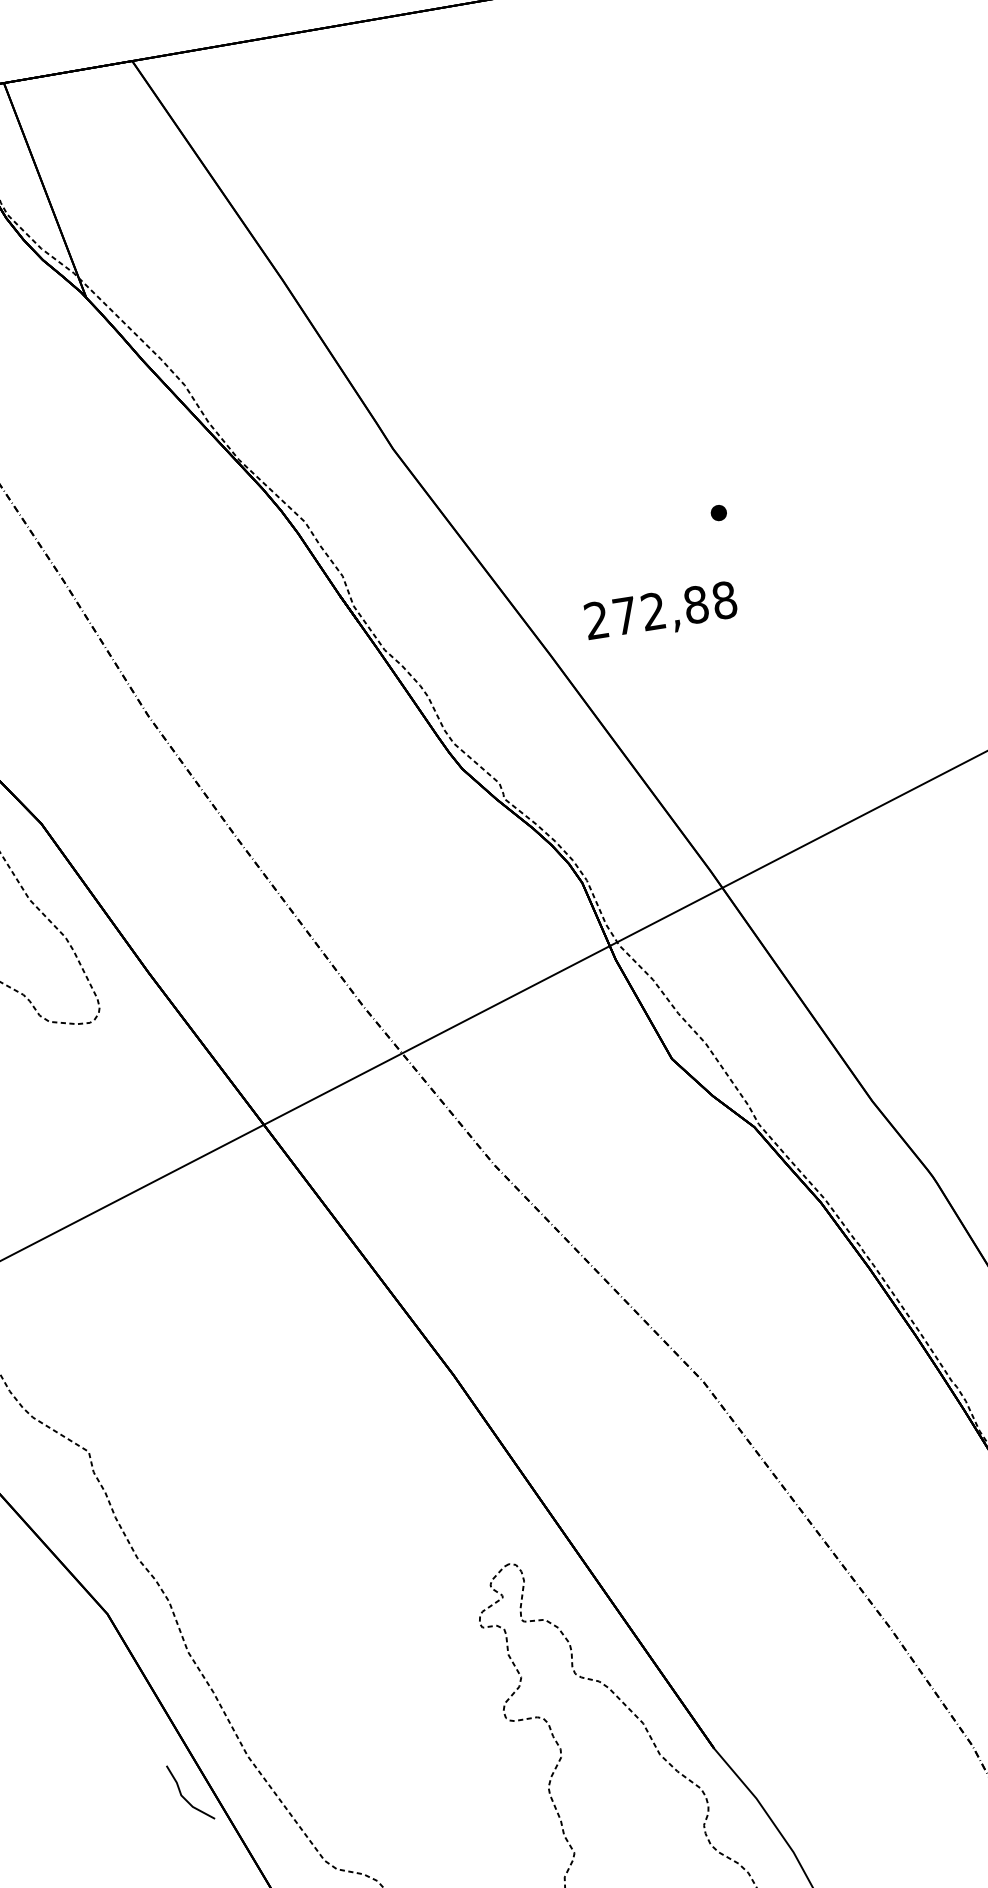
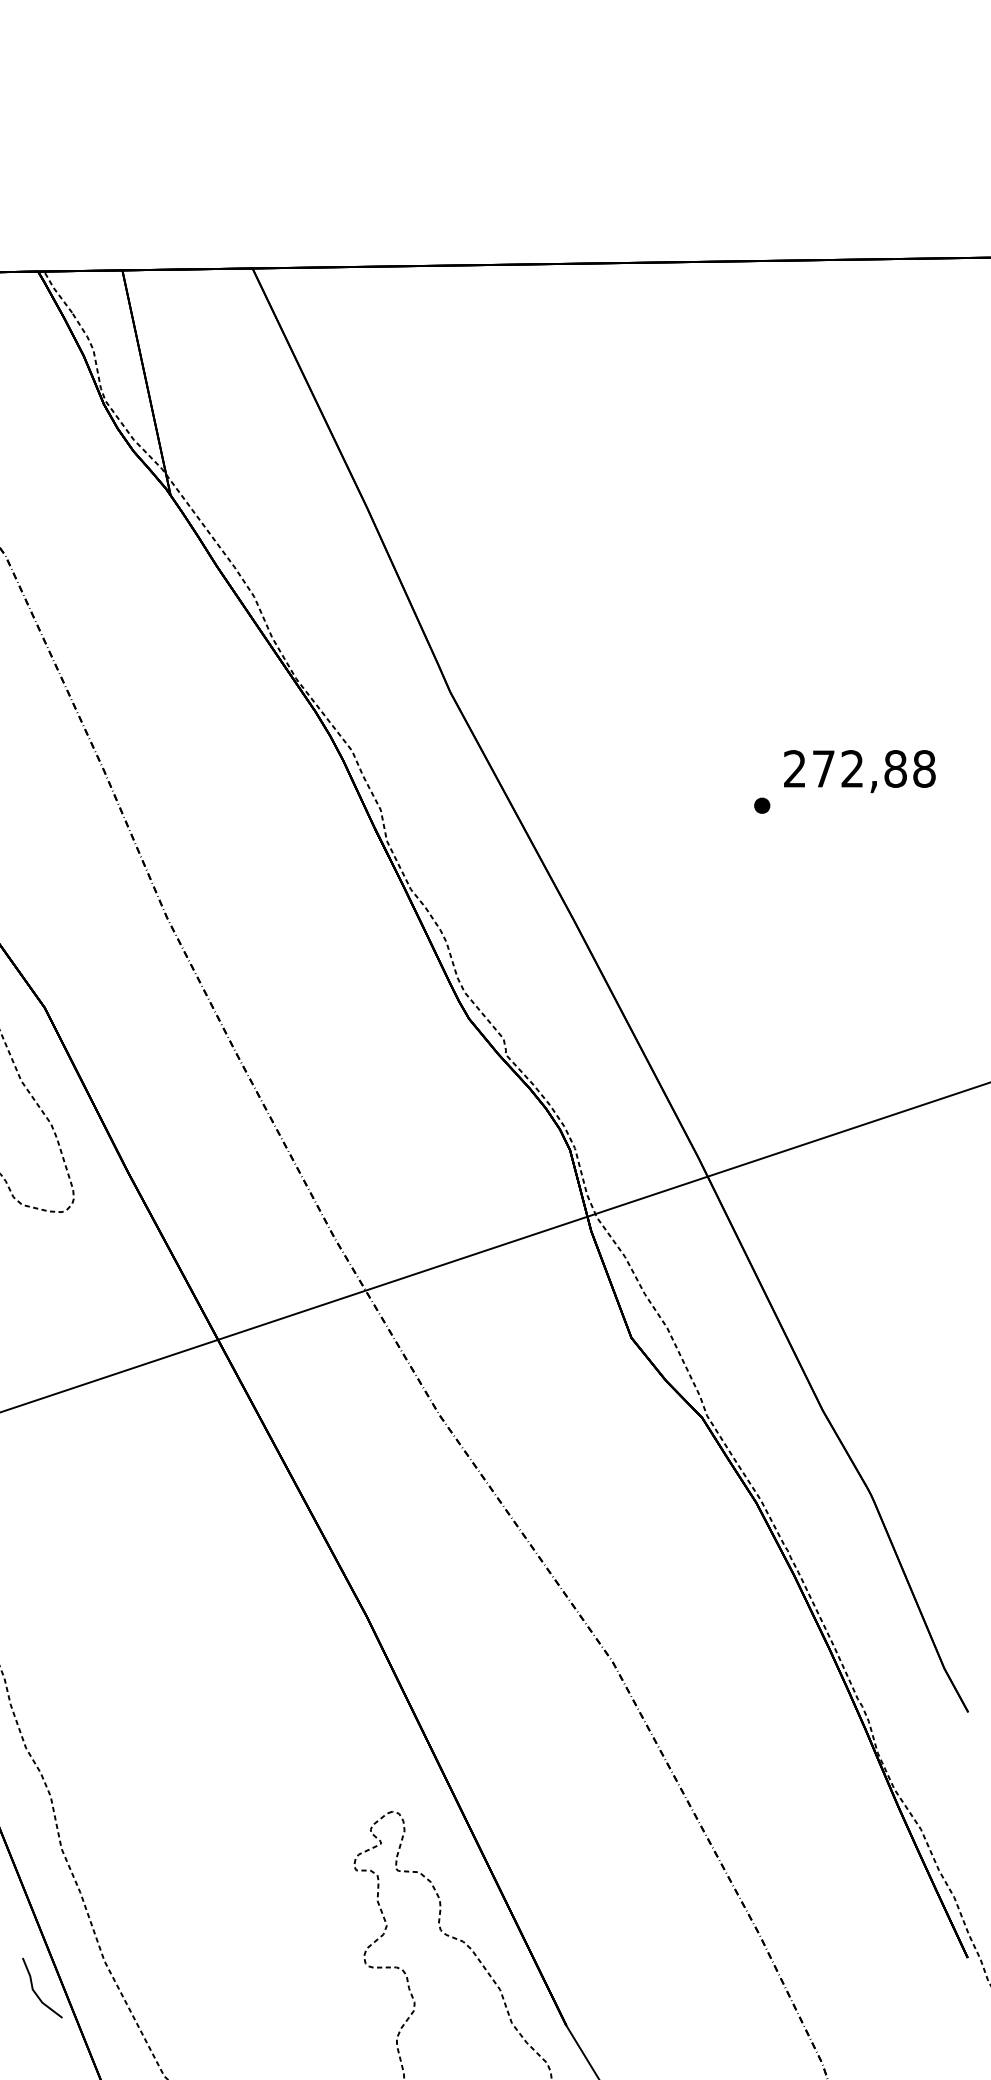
text: (660, 612) -> (859, 771), moved

